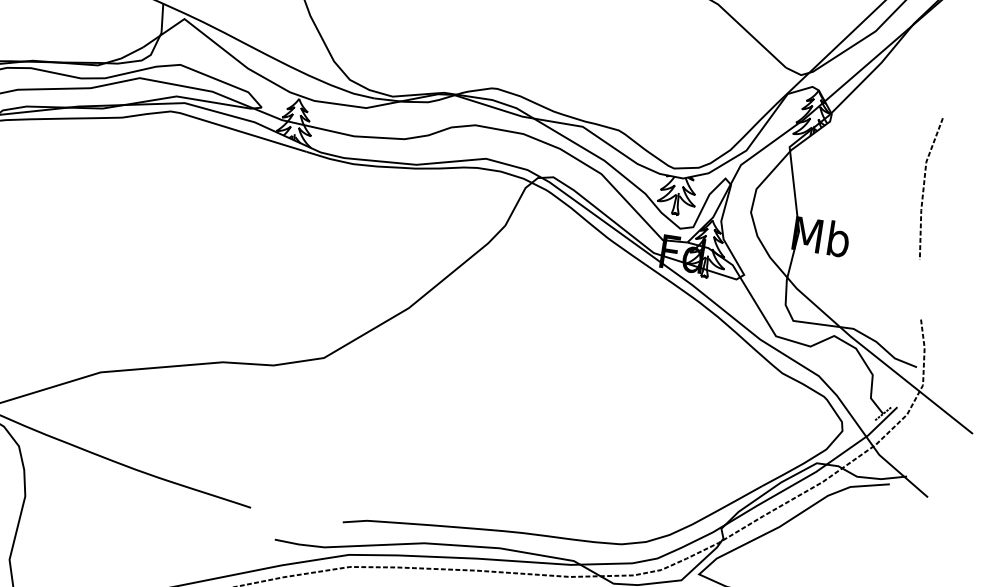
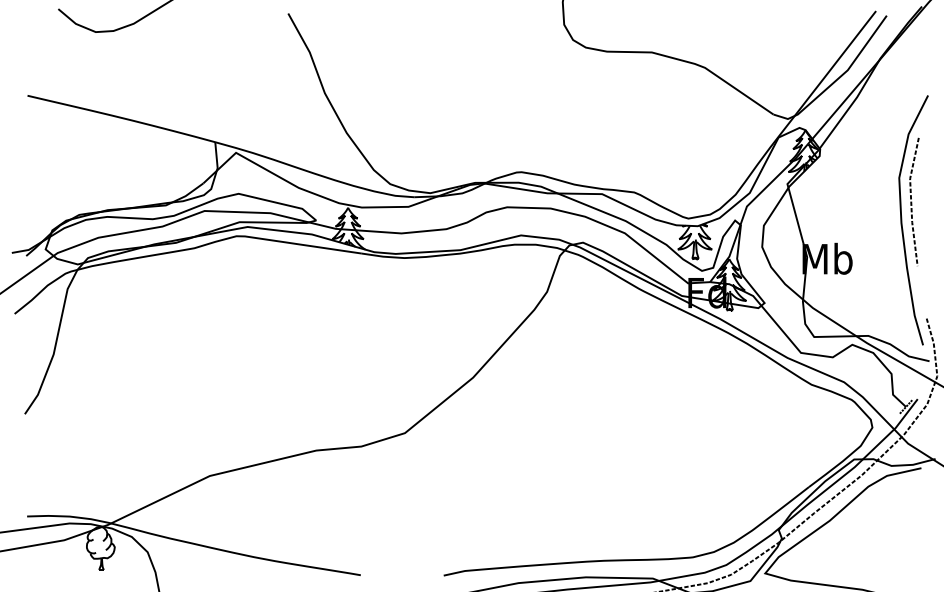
curve: (910, 206) -> (902, 220), added

